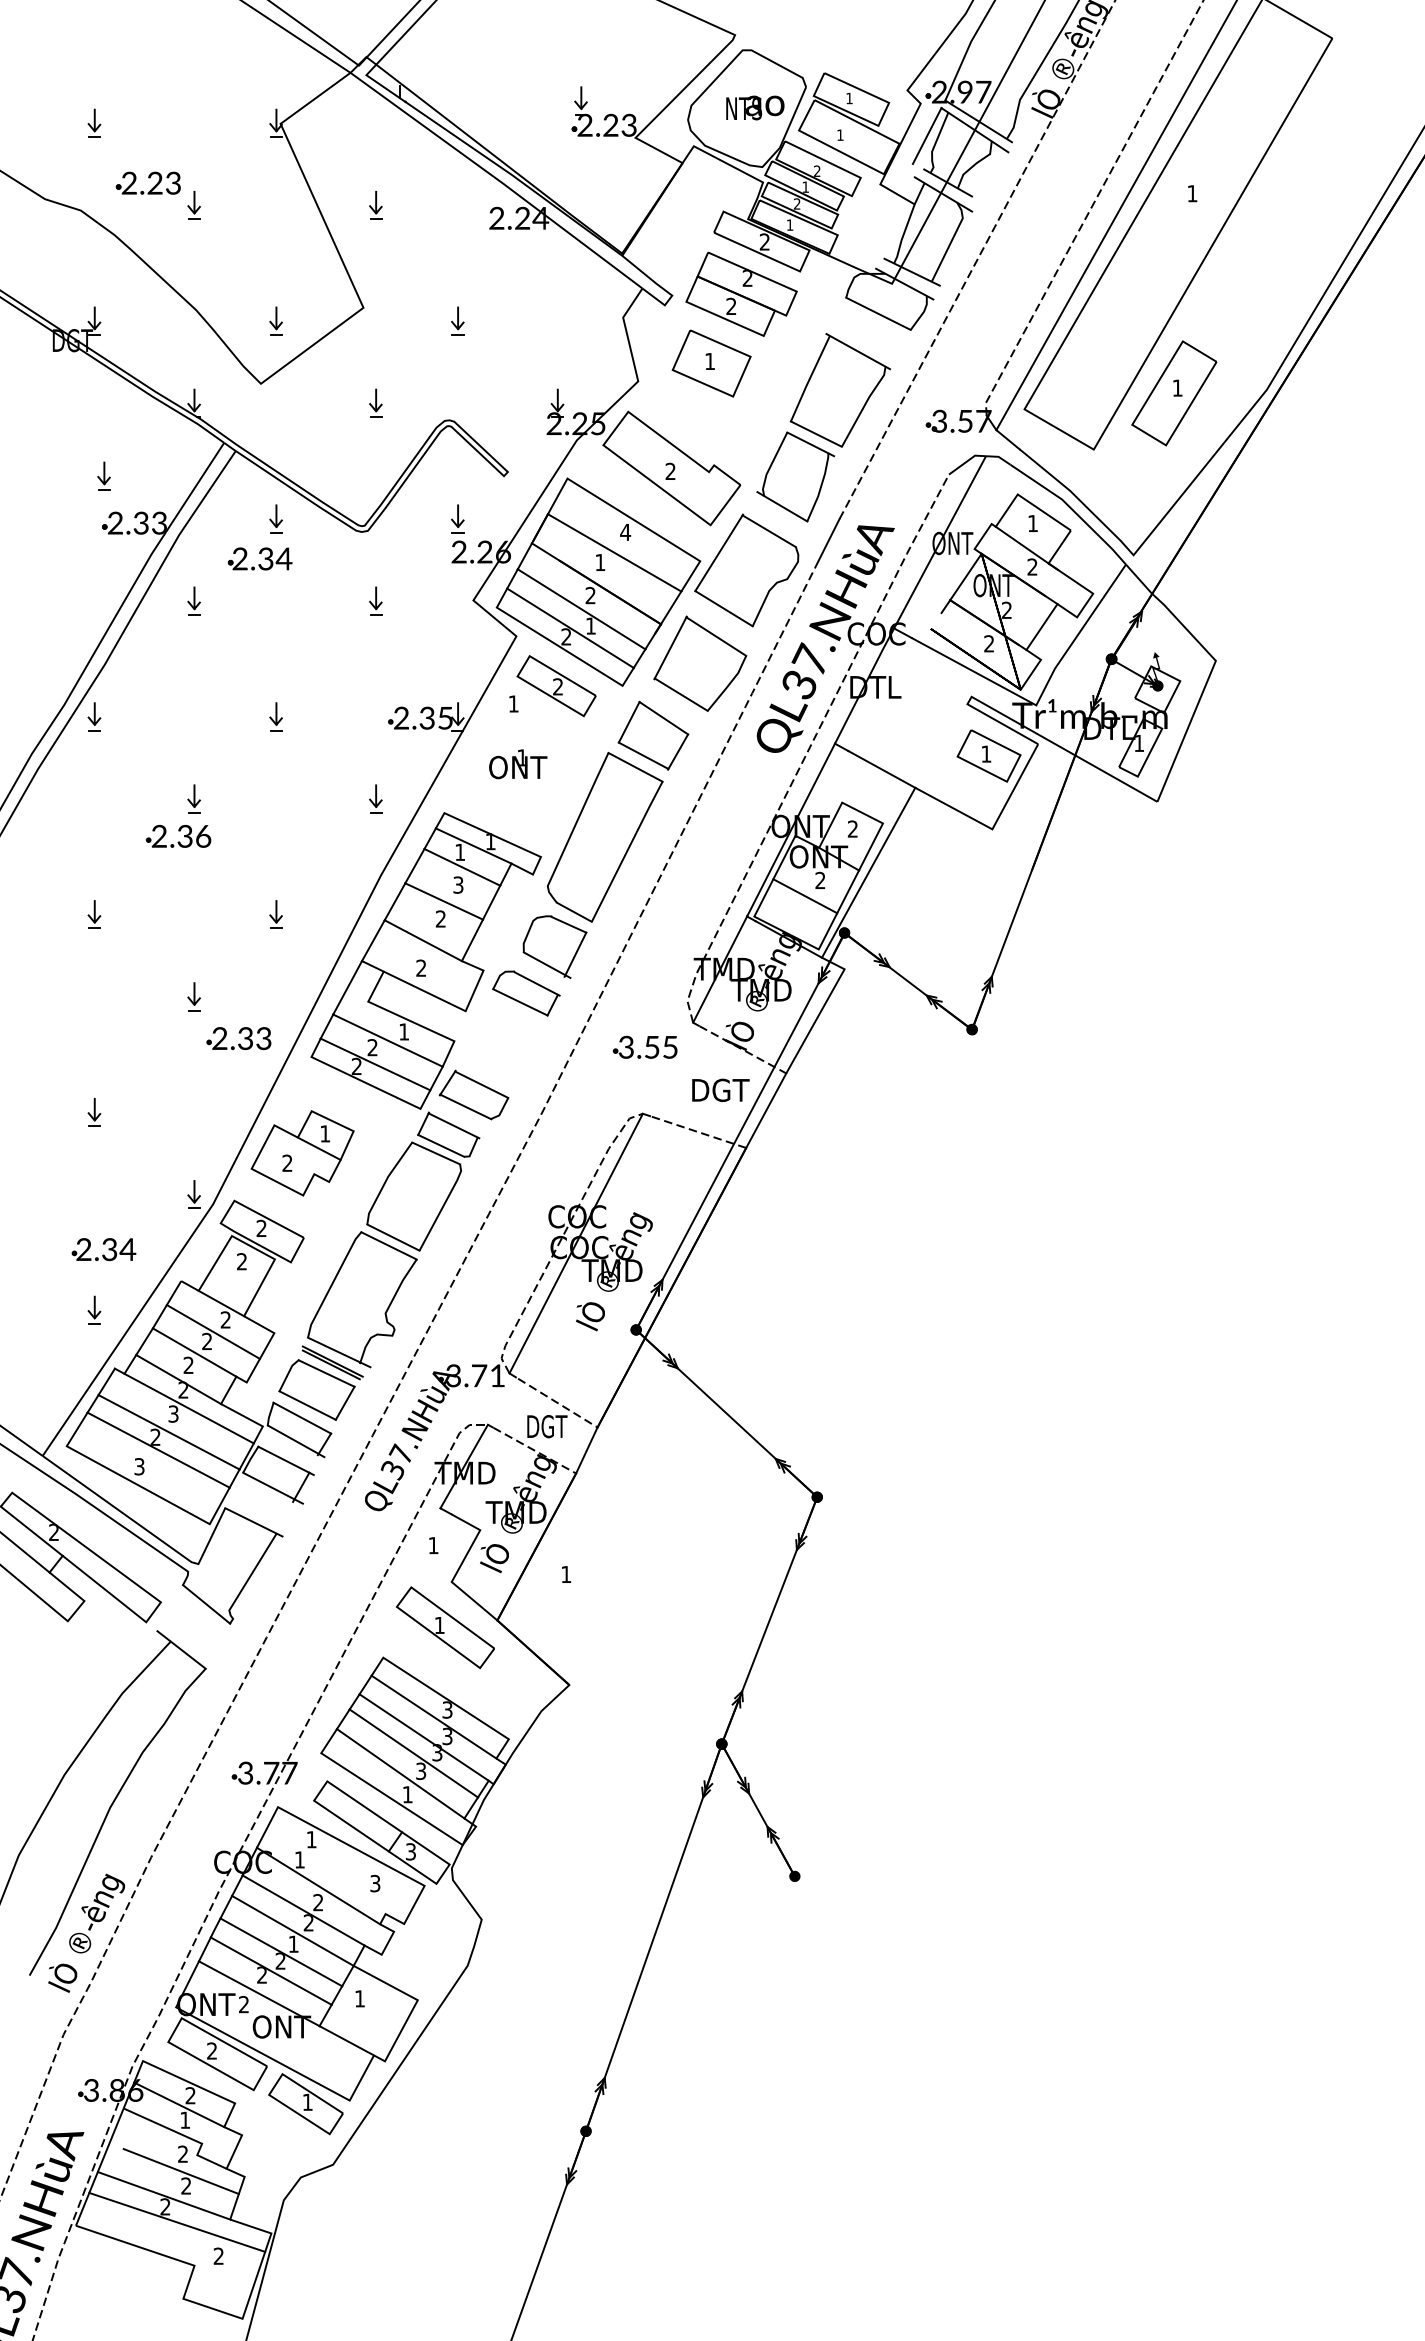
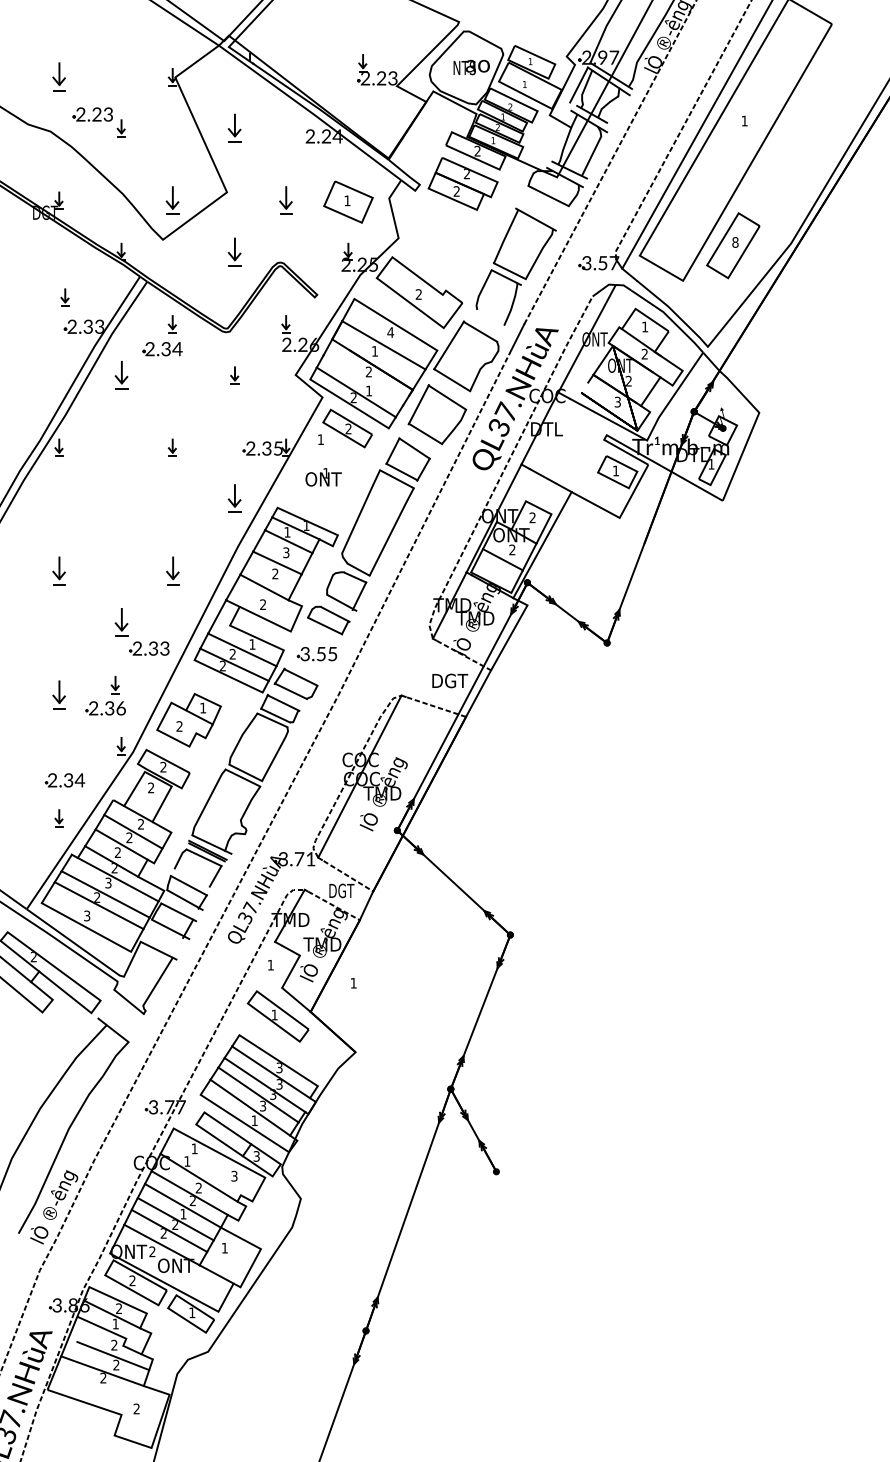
part: (93, 123) -> (58, 77), size x1.6
part: (375, 205) -> (234, 128), size x1.6
part: (276, 320) -> (172, 200), size x1.6
part: (457, 320) -> (285, 200), size x1.6
part: (711, 362) -> (348, 201), moved
text: (1177, 388) -> (735, 242), 1 -> 8
part: (375, 402) -> (234, 251), size x1.6
line: (782, 506) -> (488, 316), removed
part: (192, 601) -> (120, 375), size x1.6
line: (581, 609) -> (363, 380), removed
text: (988, 644) -> (617, 402), 2 -> 3
part: (375, 799) -> (234, 499), size x1.6
part: (188, 814) -> (111, 694), moved
part: (93, 915) -> (58, 571), size x1.6
part: (274, 915) -> (171, 571), size x1.6
part: (192, 996) -> (120, 622), size x1.6
text: (644, 1047) -> (316, 654), moved
part: (93, 1112) -> (58, 694), size x1.6
line: (306, 1405) -> (191, 877), removed
line: (176, 2221) -> (110, 1387), removed

